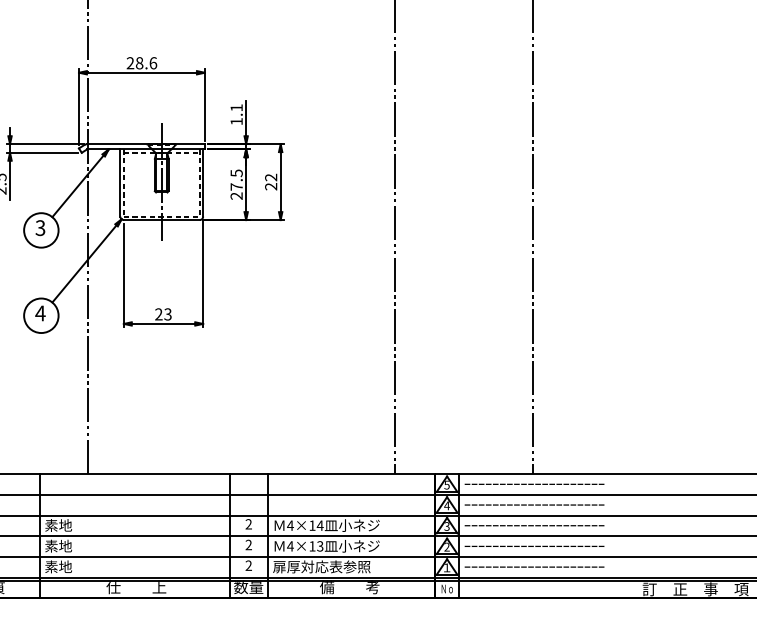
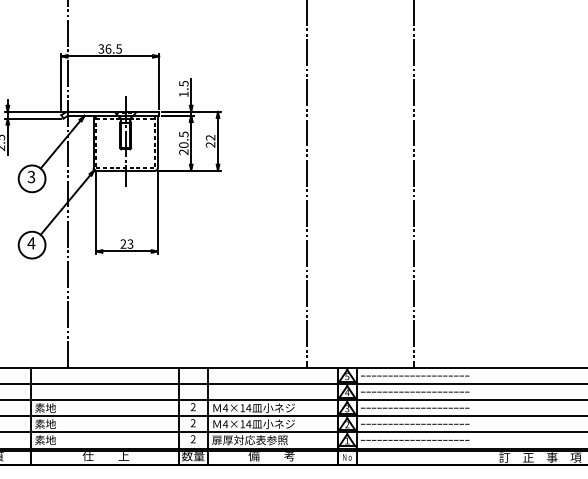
text: (141, 63) -> (109, 49), 28.6 -> 36.5
text: (236, 107) -> (183, 83), 1.1 -> 1.5
text: (236, 186) -> (183, 144), 27.5 -> 20.5
text: (319, 546) -> (248, 424), 4×13 -> 4×14

